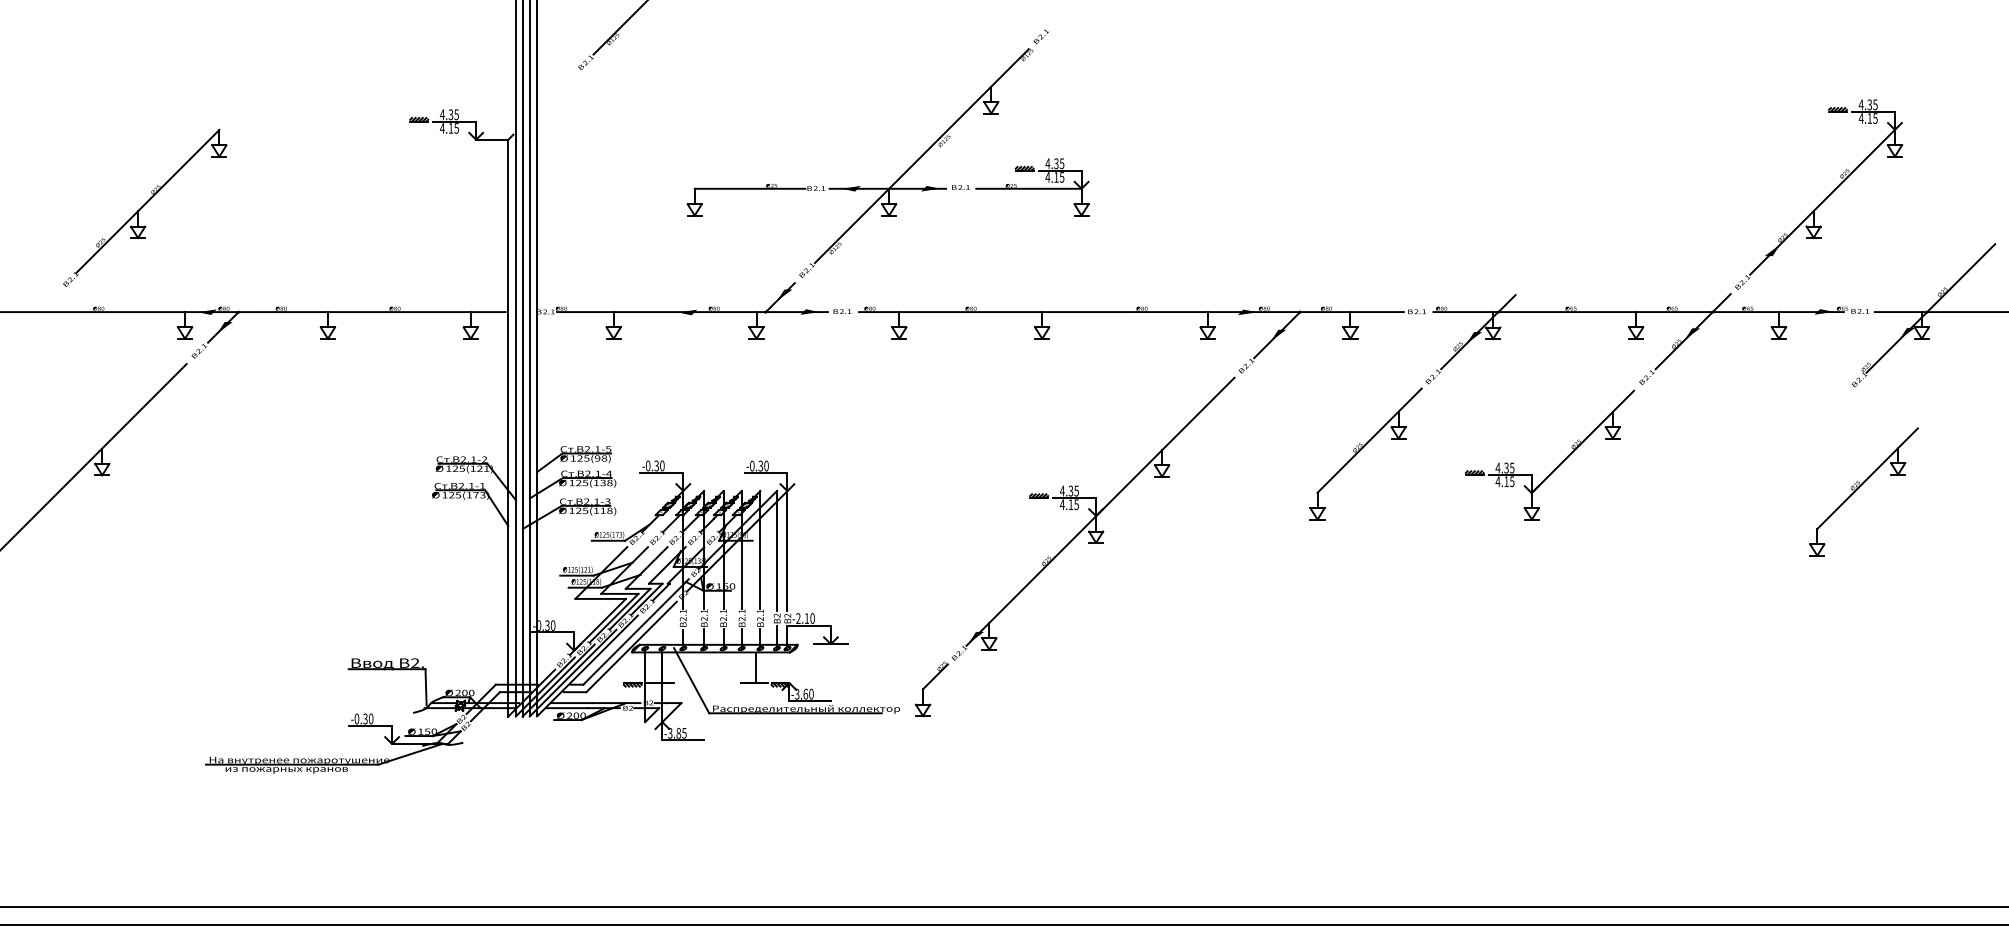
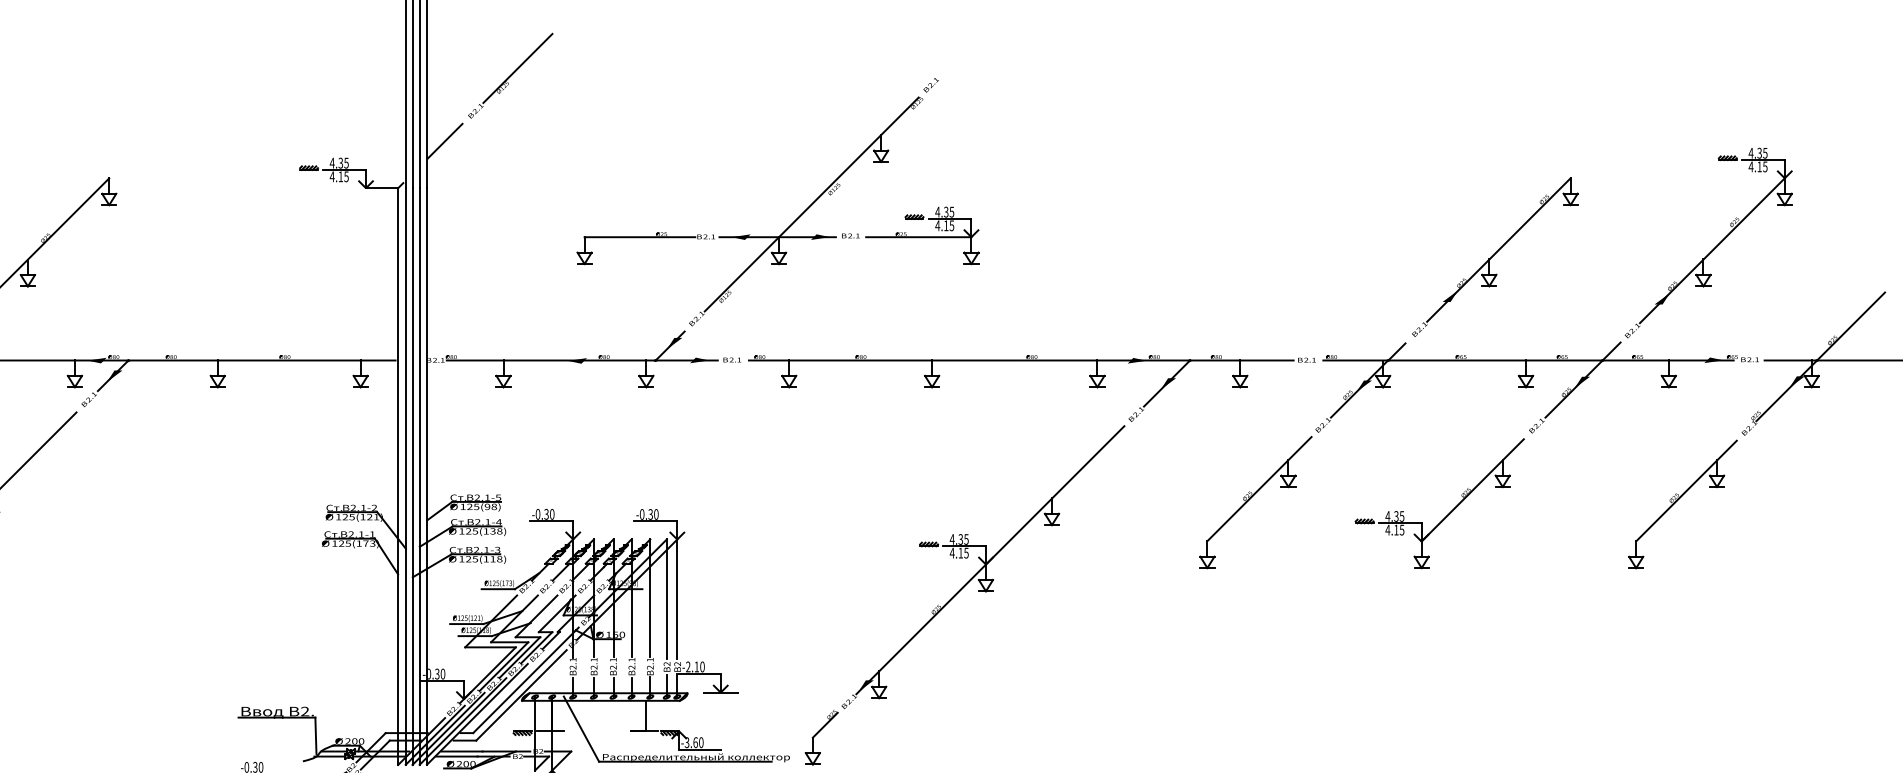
line: (554, 92) -> (444, 140), added
part: (1605, 208) -> (1495, 256), added
part: (1863, 491) -> (1682, 503), moved

